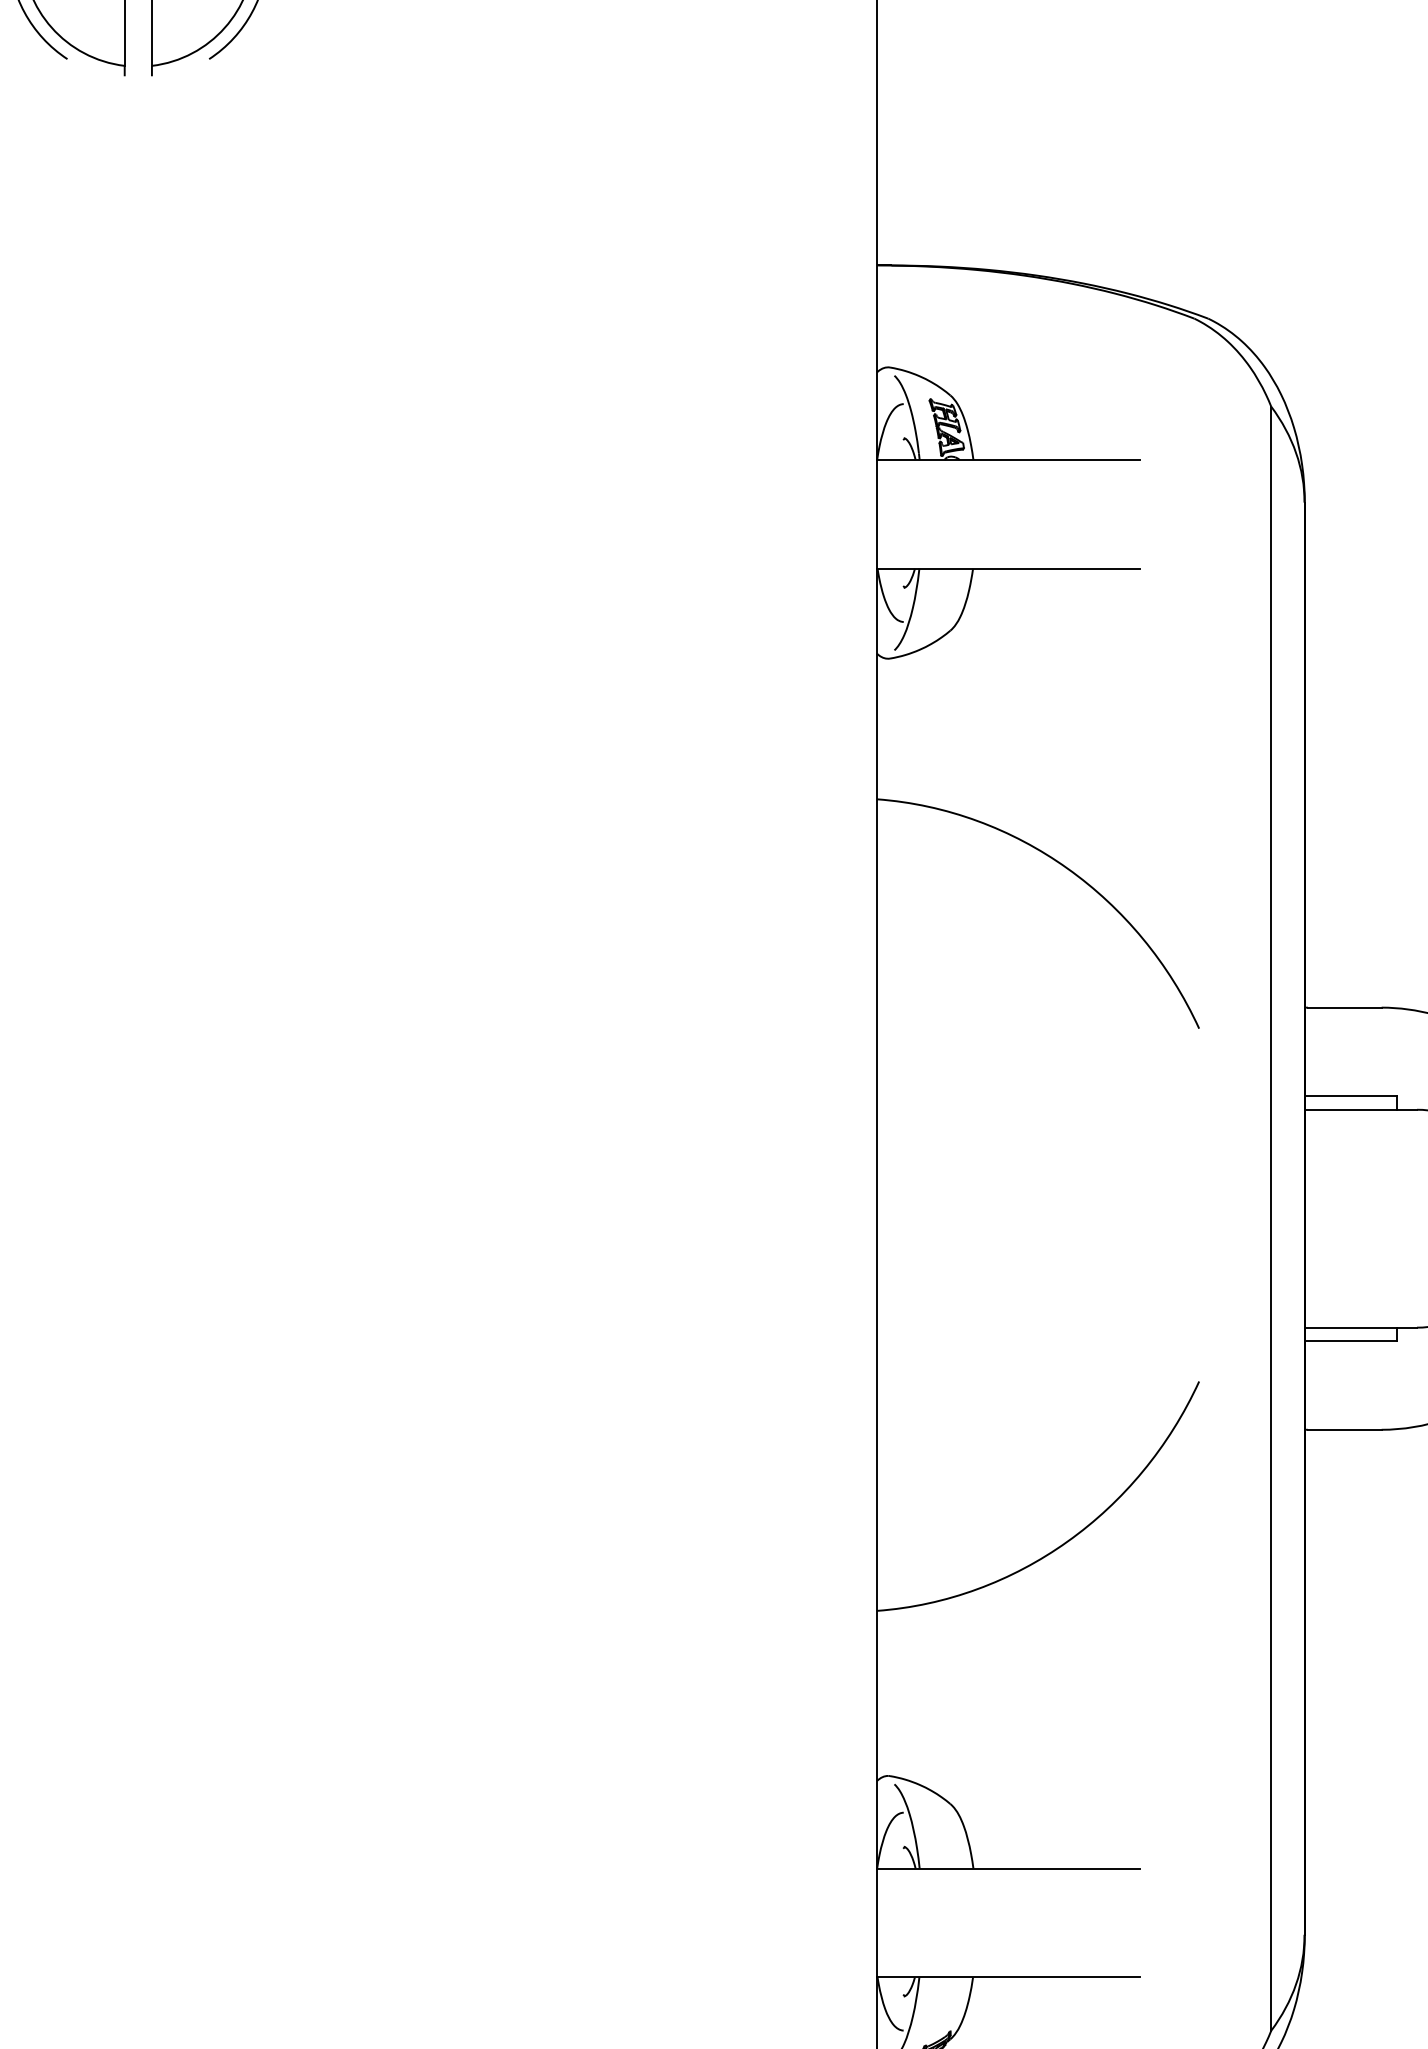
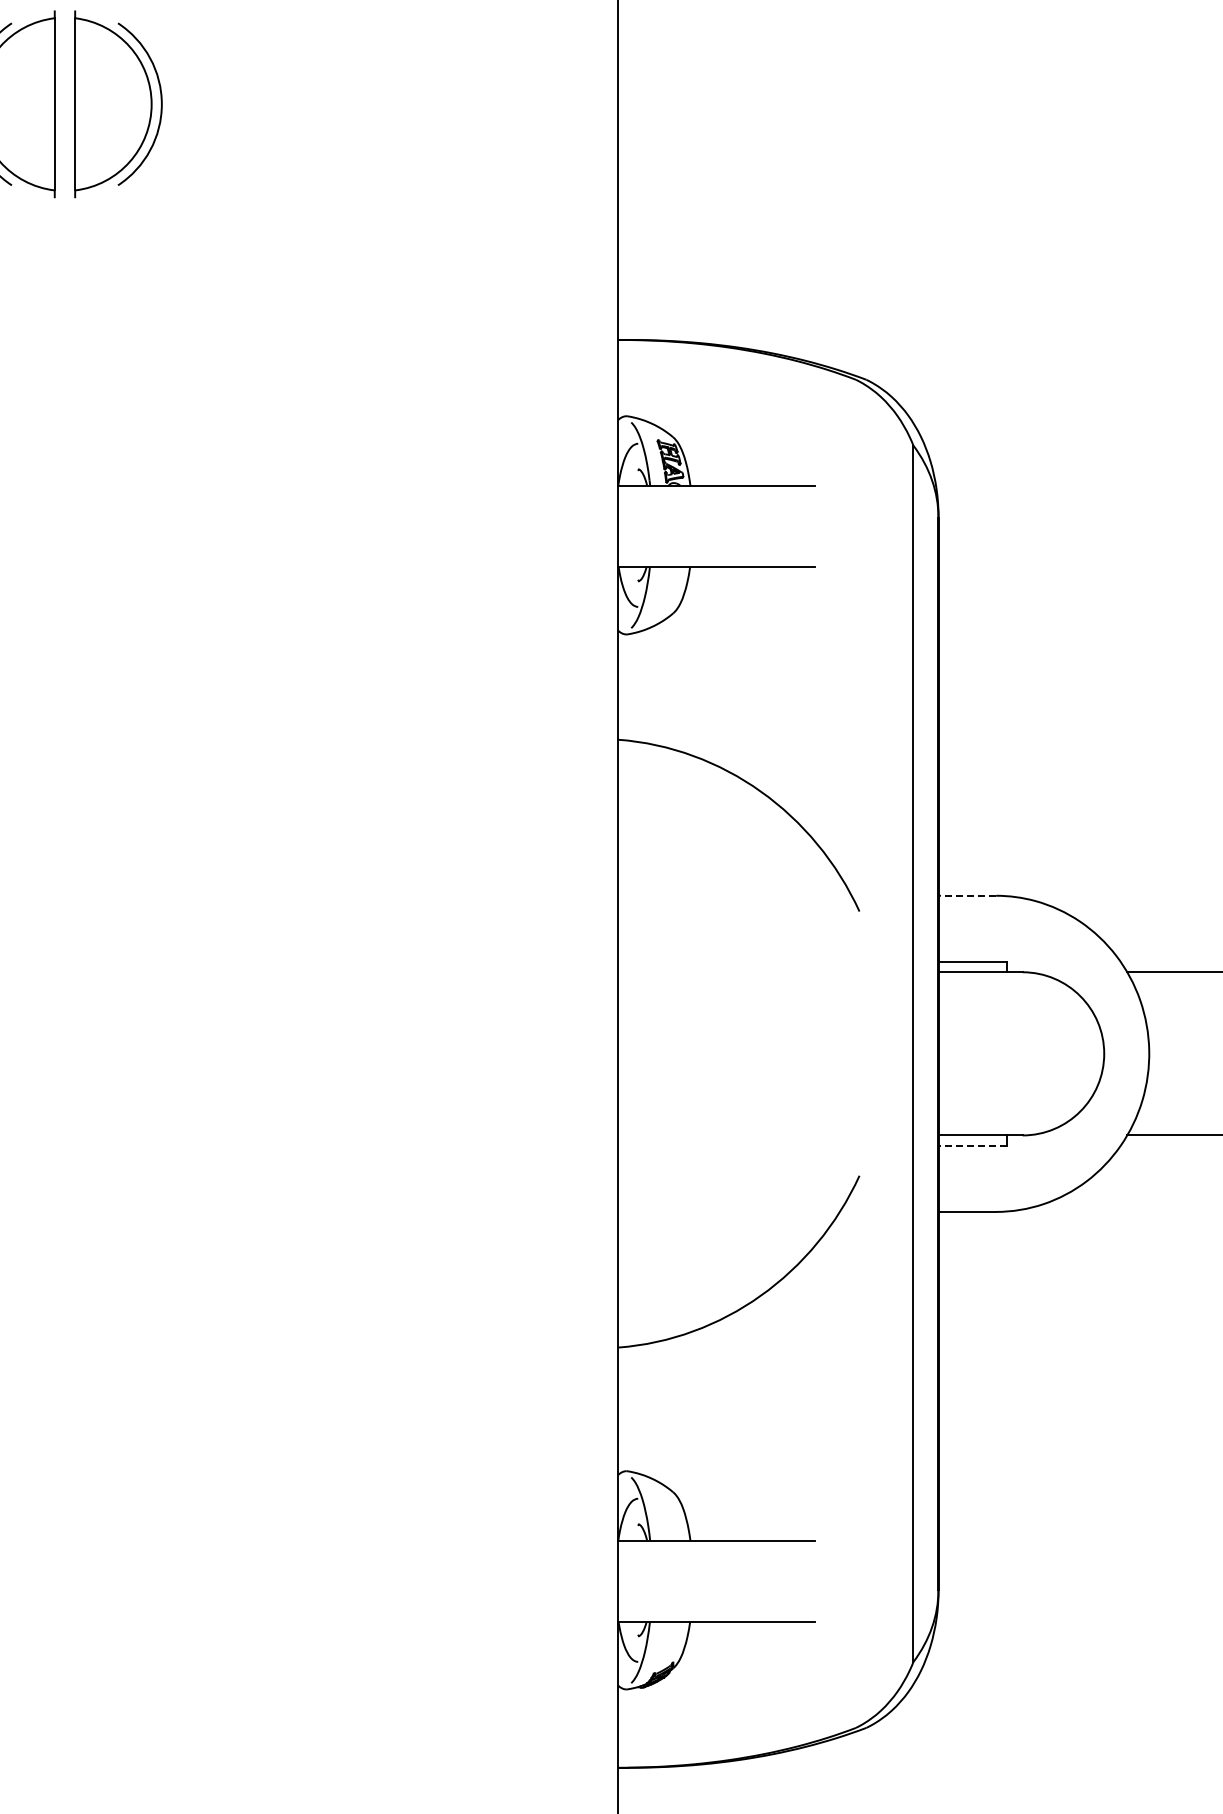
line: (1344, 1007) -> (968, 895), solid -> dashed
line: (1350, 1341) -> (972, 1145), solid -> dashed

